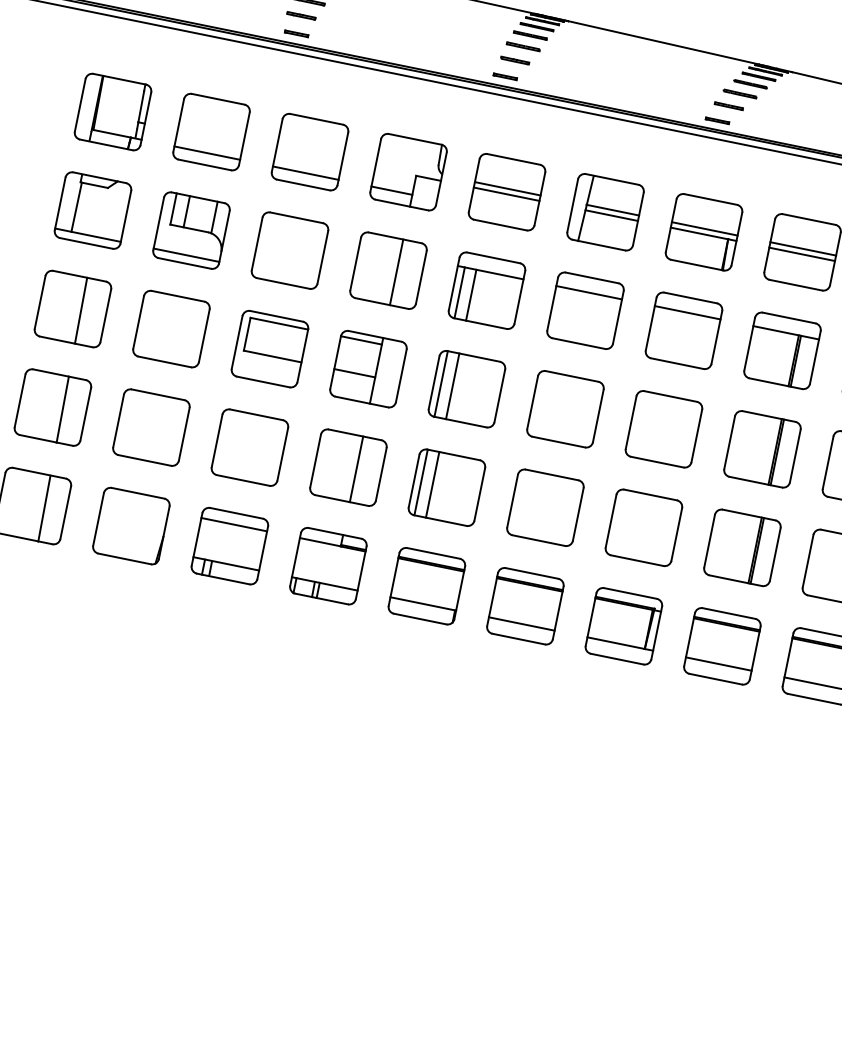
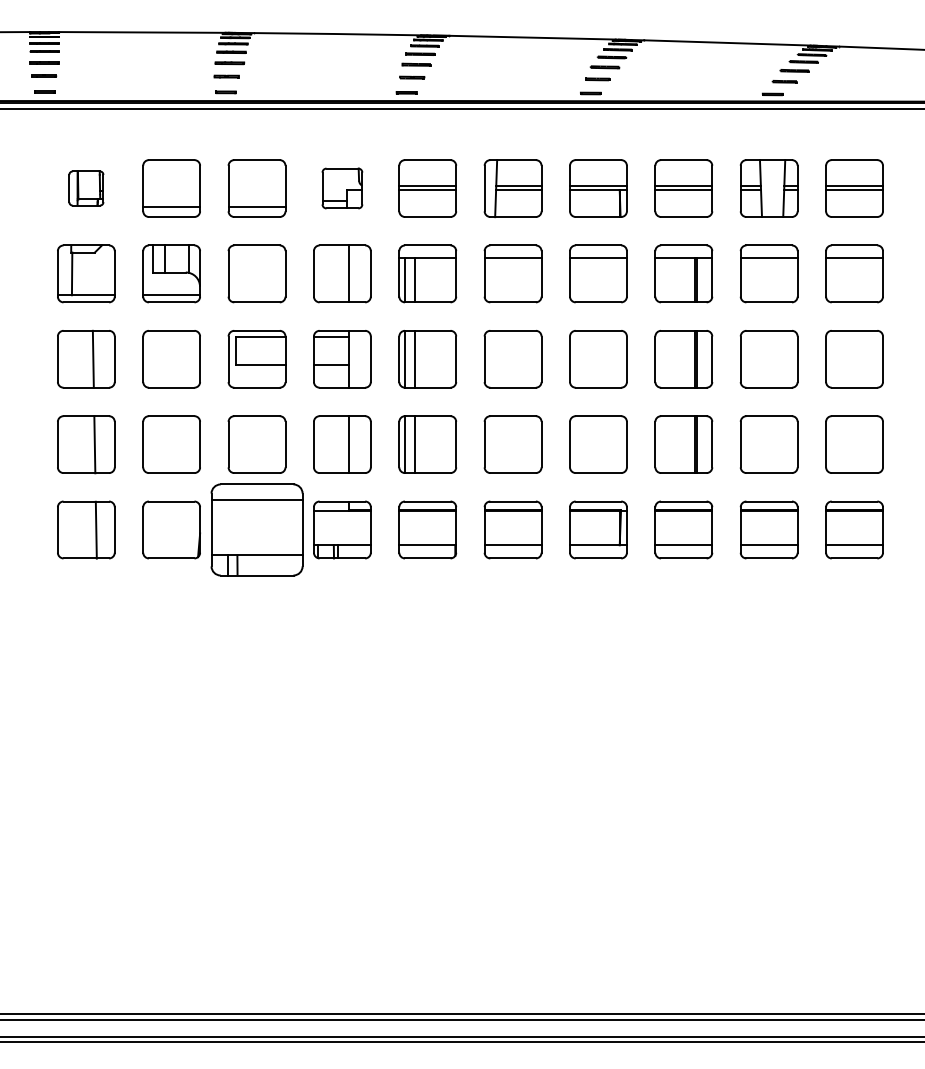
part: (113, 112) -> (86, 188), size x0.6
part: (408, 172) -> (342, 188), size x0.7
part: (229, 545) -> (256, 529), size x1.6

